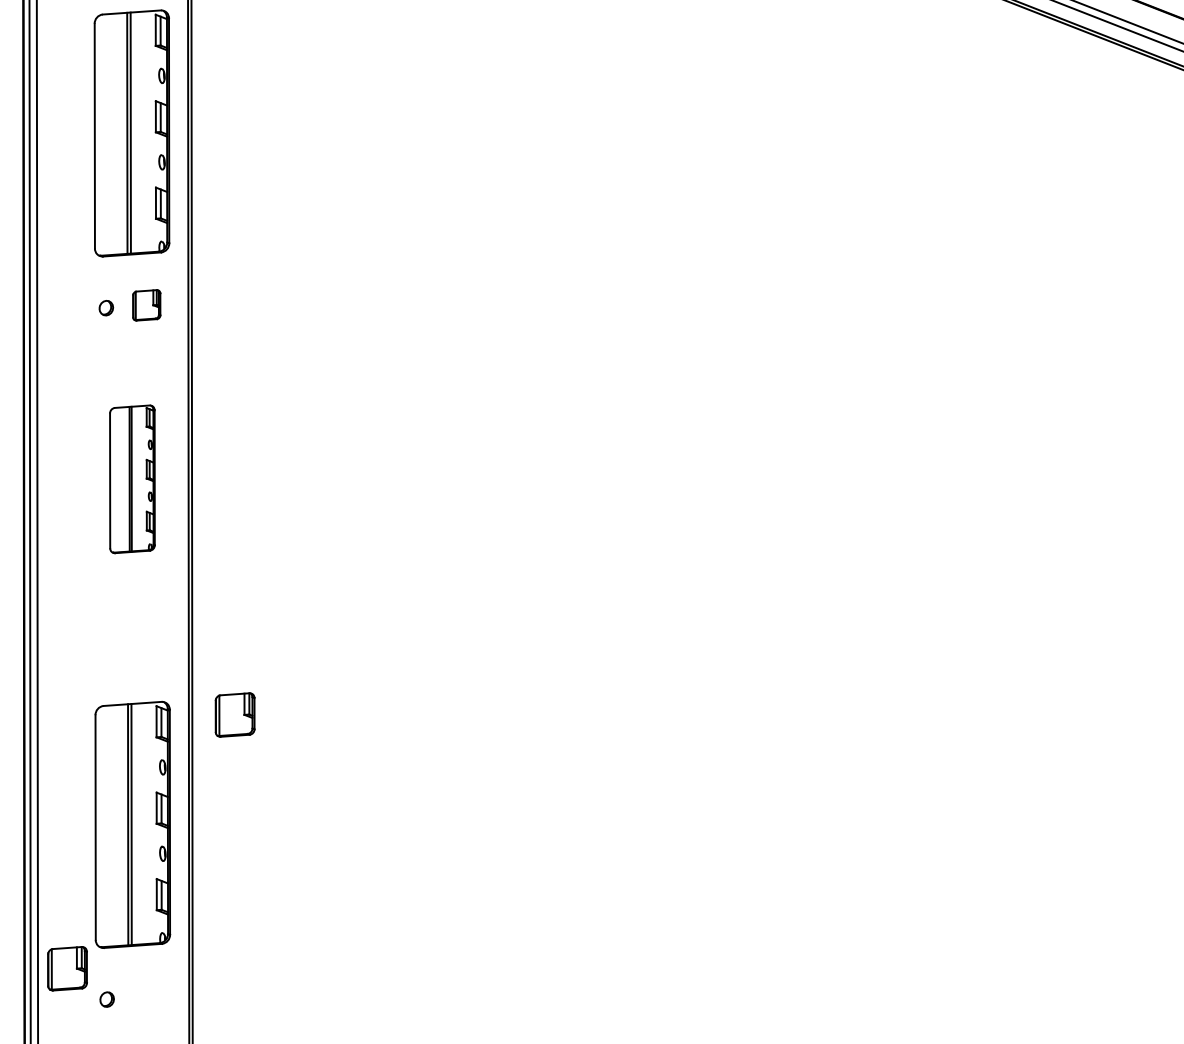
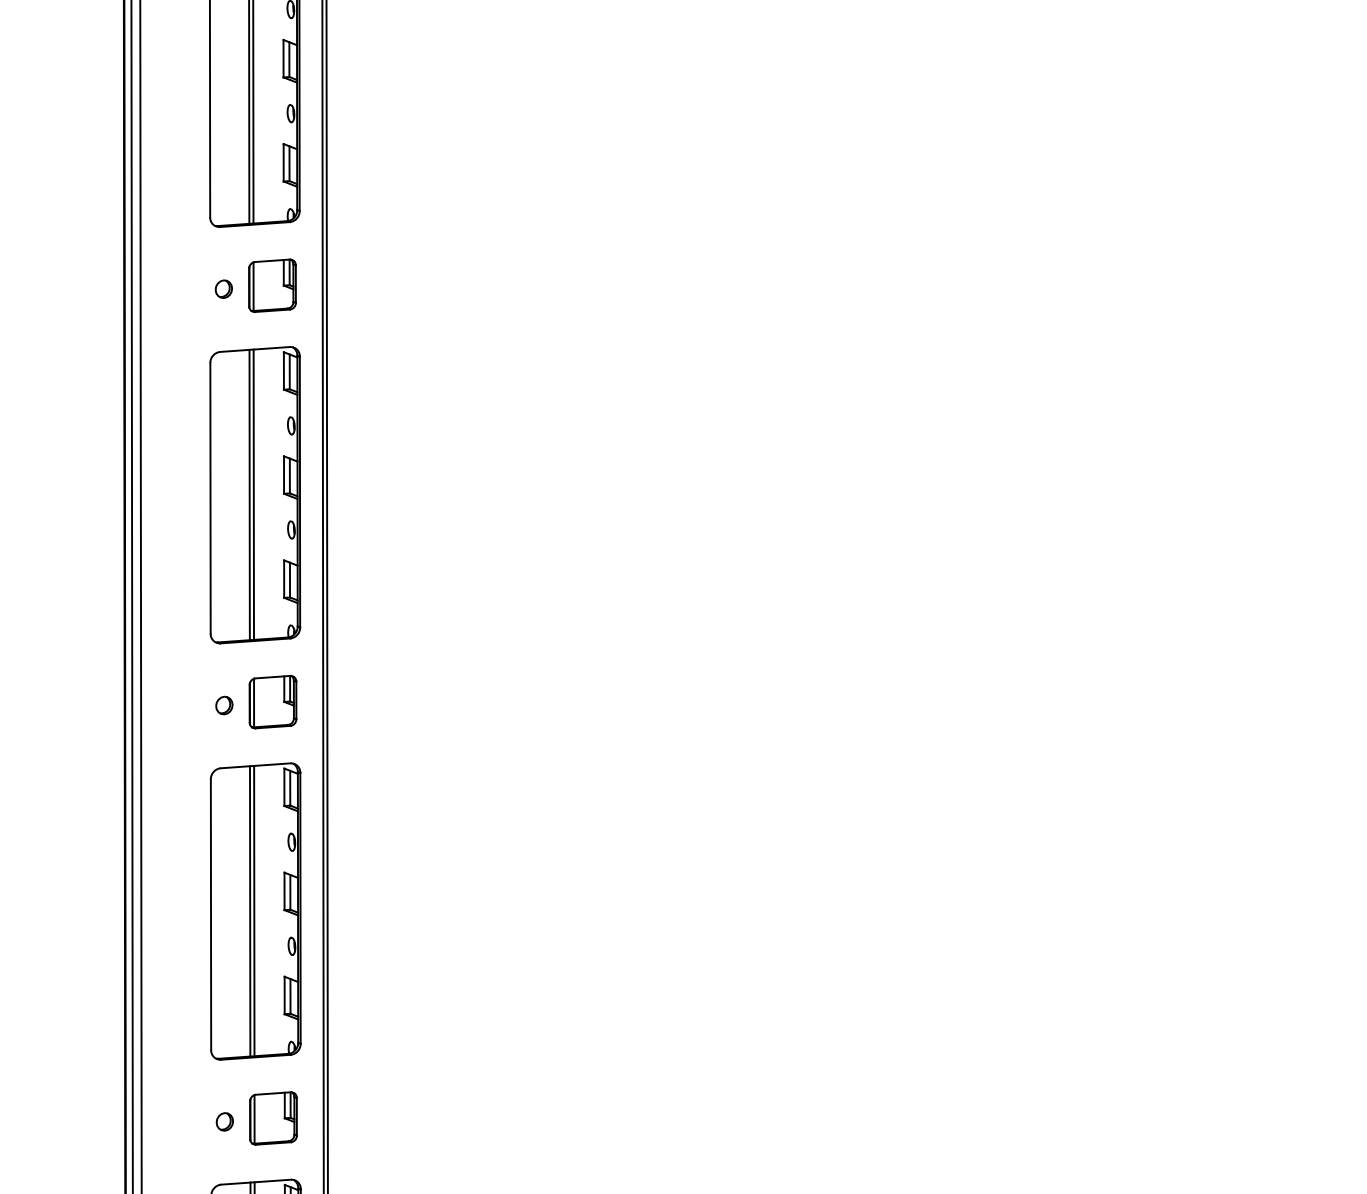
part: (146, 305) -> (272, 286), size x1.43
part: (132, 479) -> (255, 495), size x1.67
part: (106, 653) -> (224, 705), added
part: (234, 714) -> (272, 701), moved
part: (67, 968) -> (273, 1118), moved

